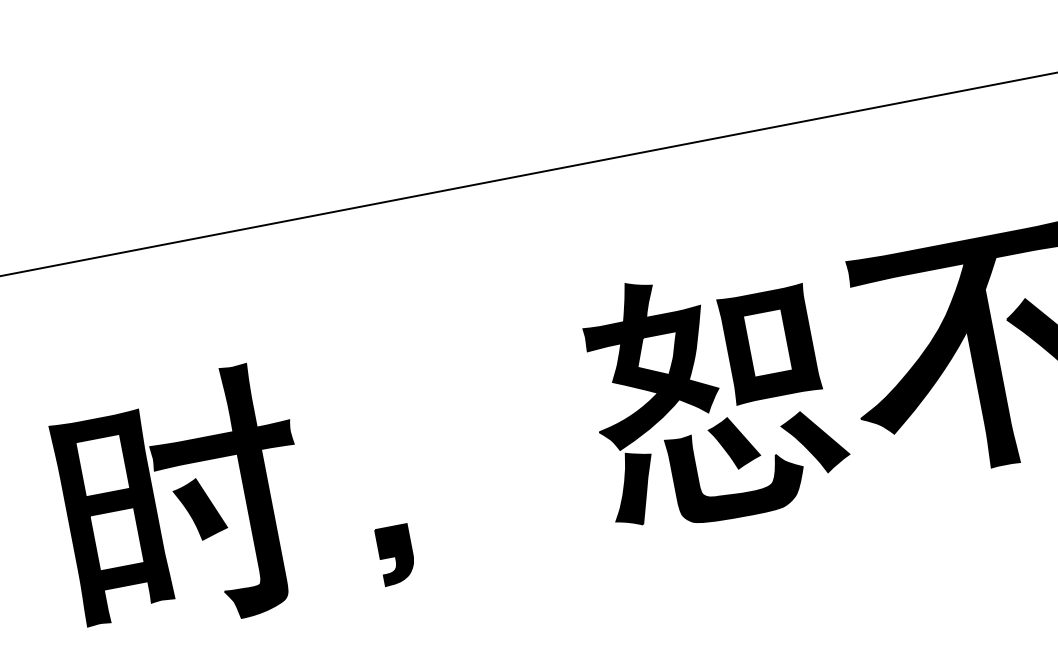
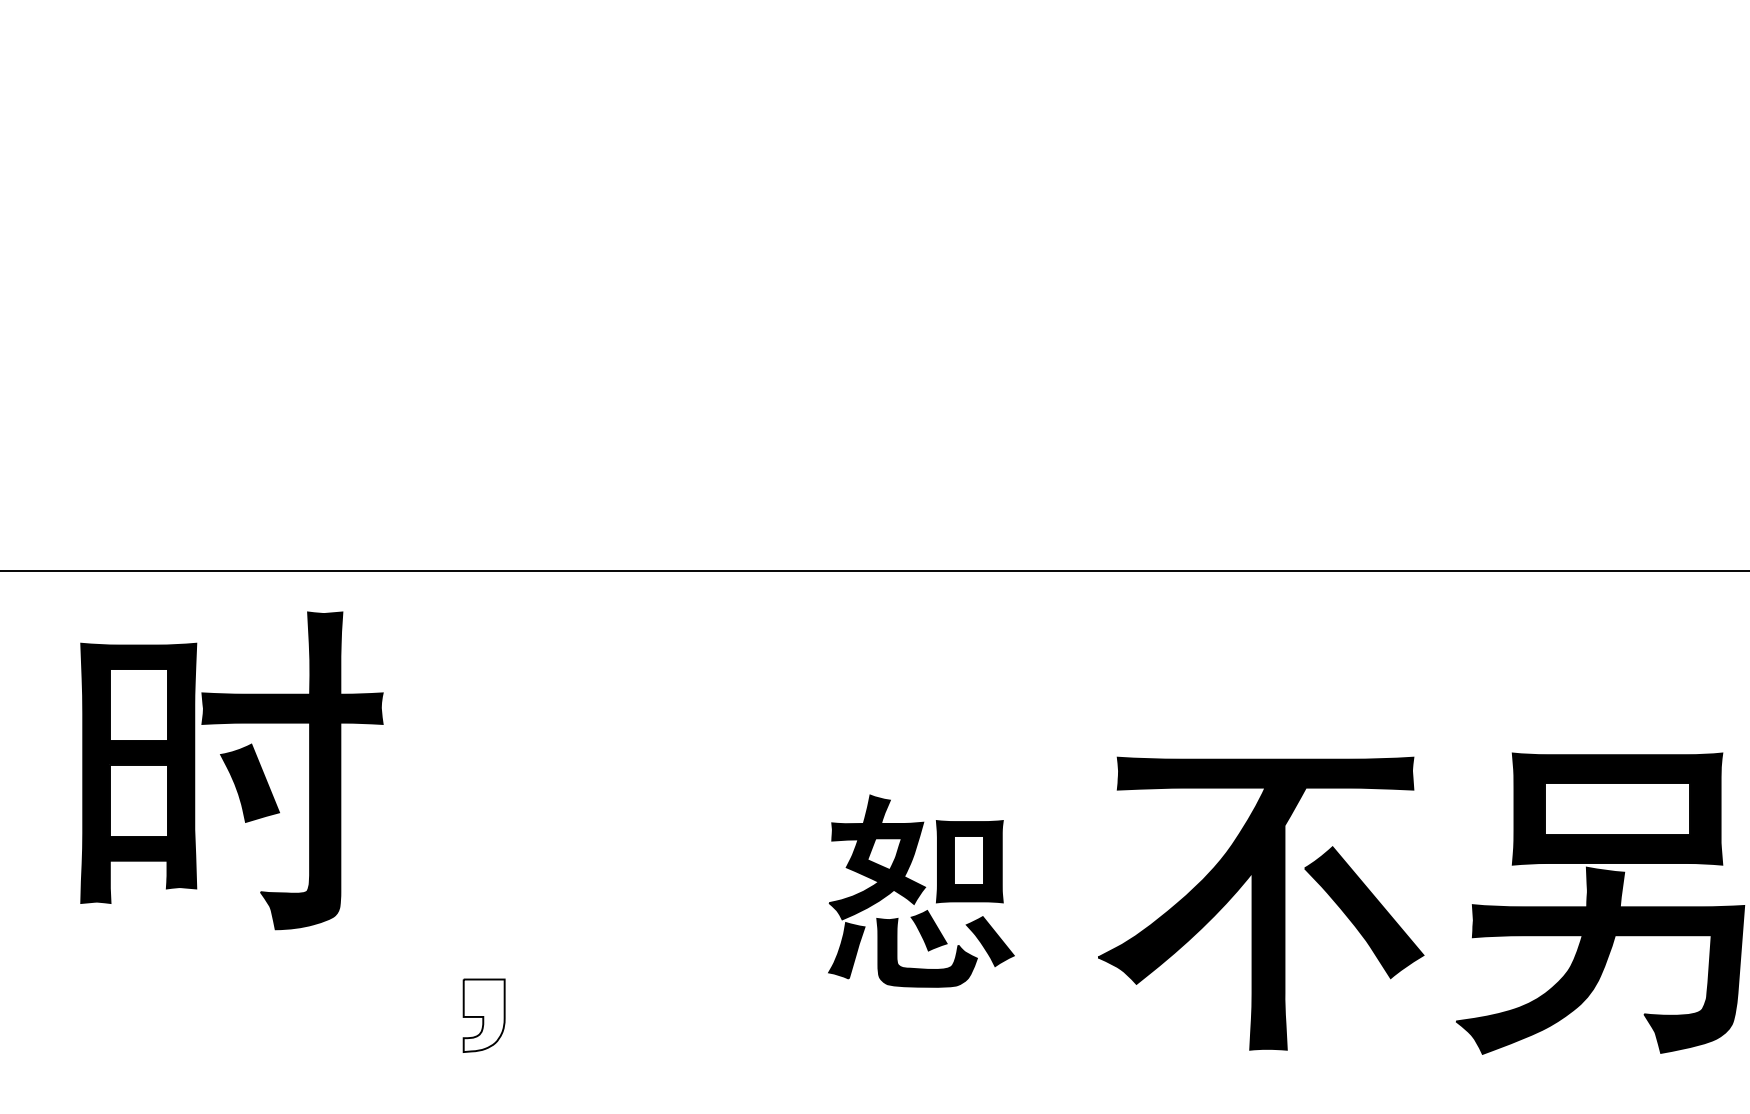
part: (714, 393) -> (921, 890), size x0.6
part: (184, 502) -> (231, 770), moved
fill: (395, 554) -> (483, 1015), removed

